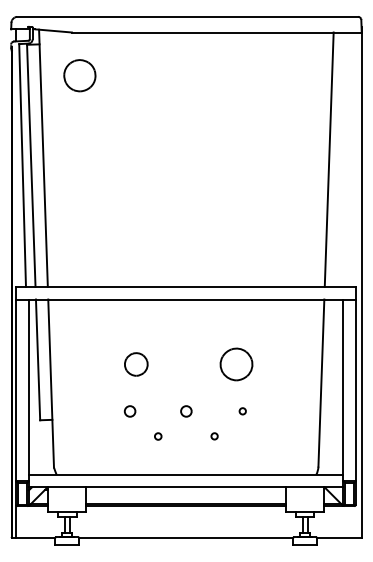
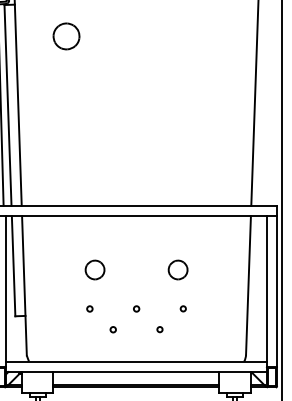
part: (79, 75) -> (66, 36), moved
part: (236, 364) -> (178, 270), size x0.71
circle: (129, 411) -> (89, 309), size x0.62
circle: (186, 411) -> (136, 309), size x0.62

